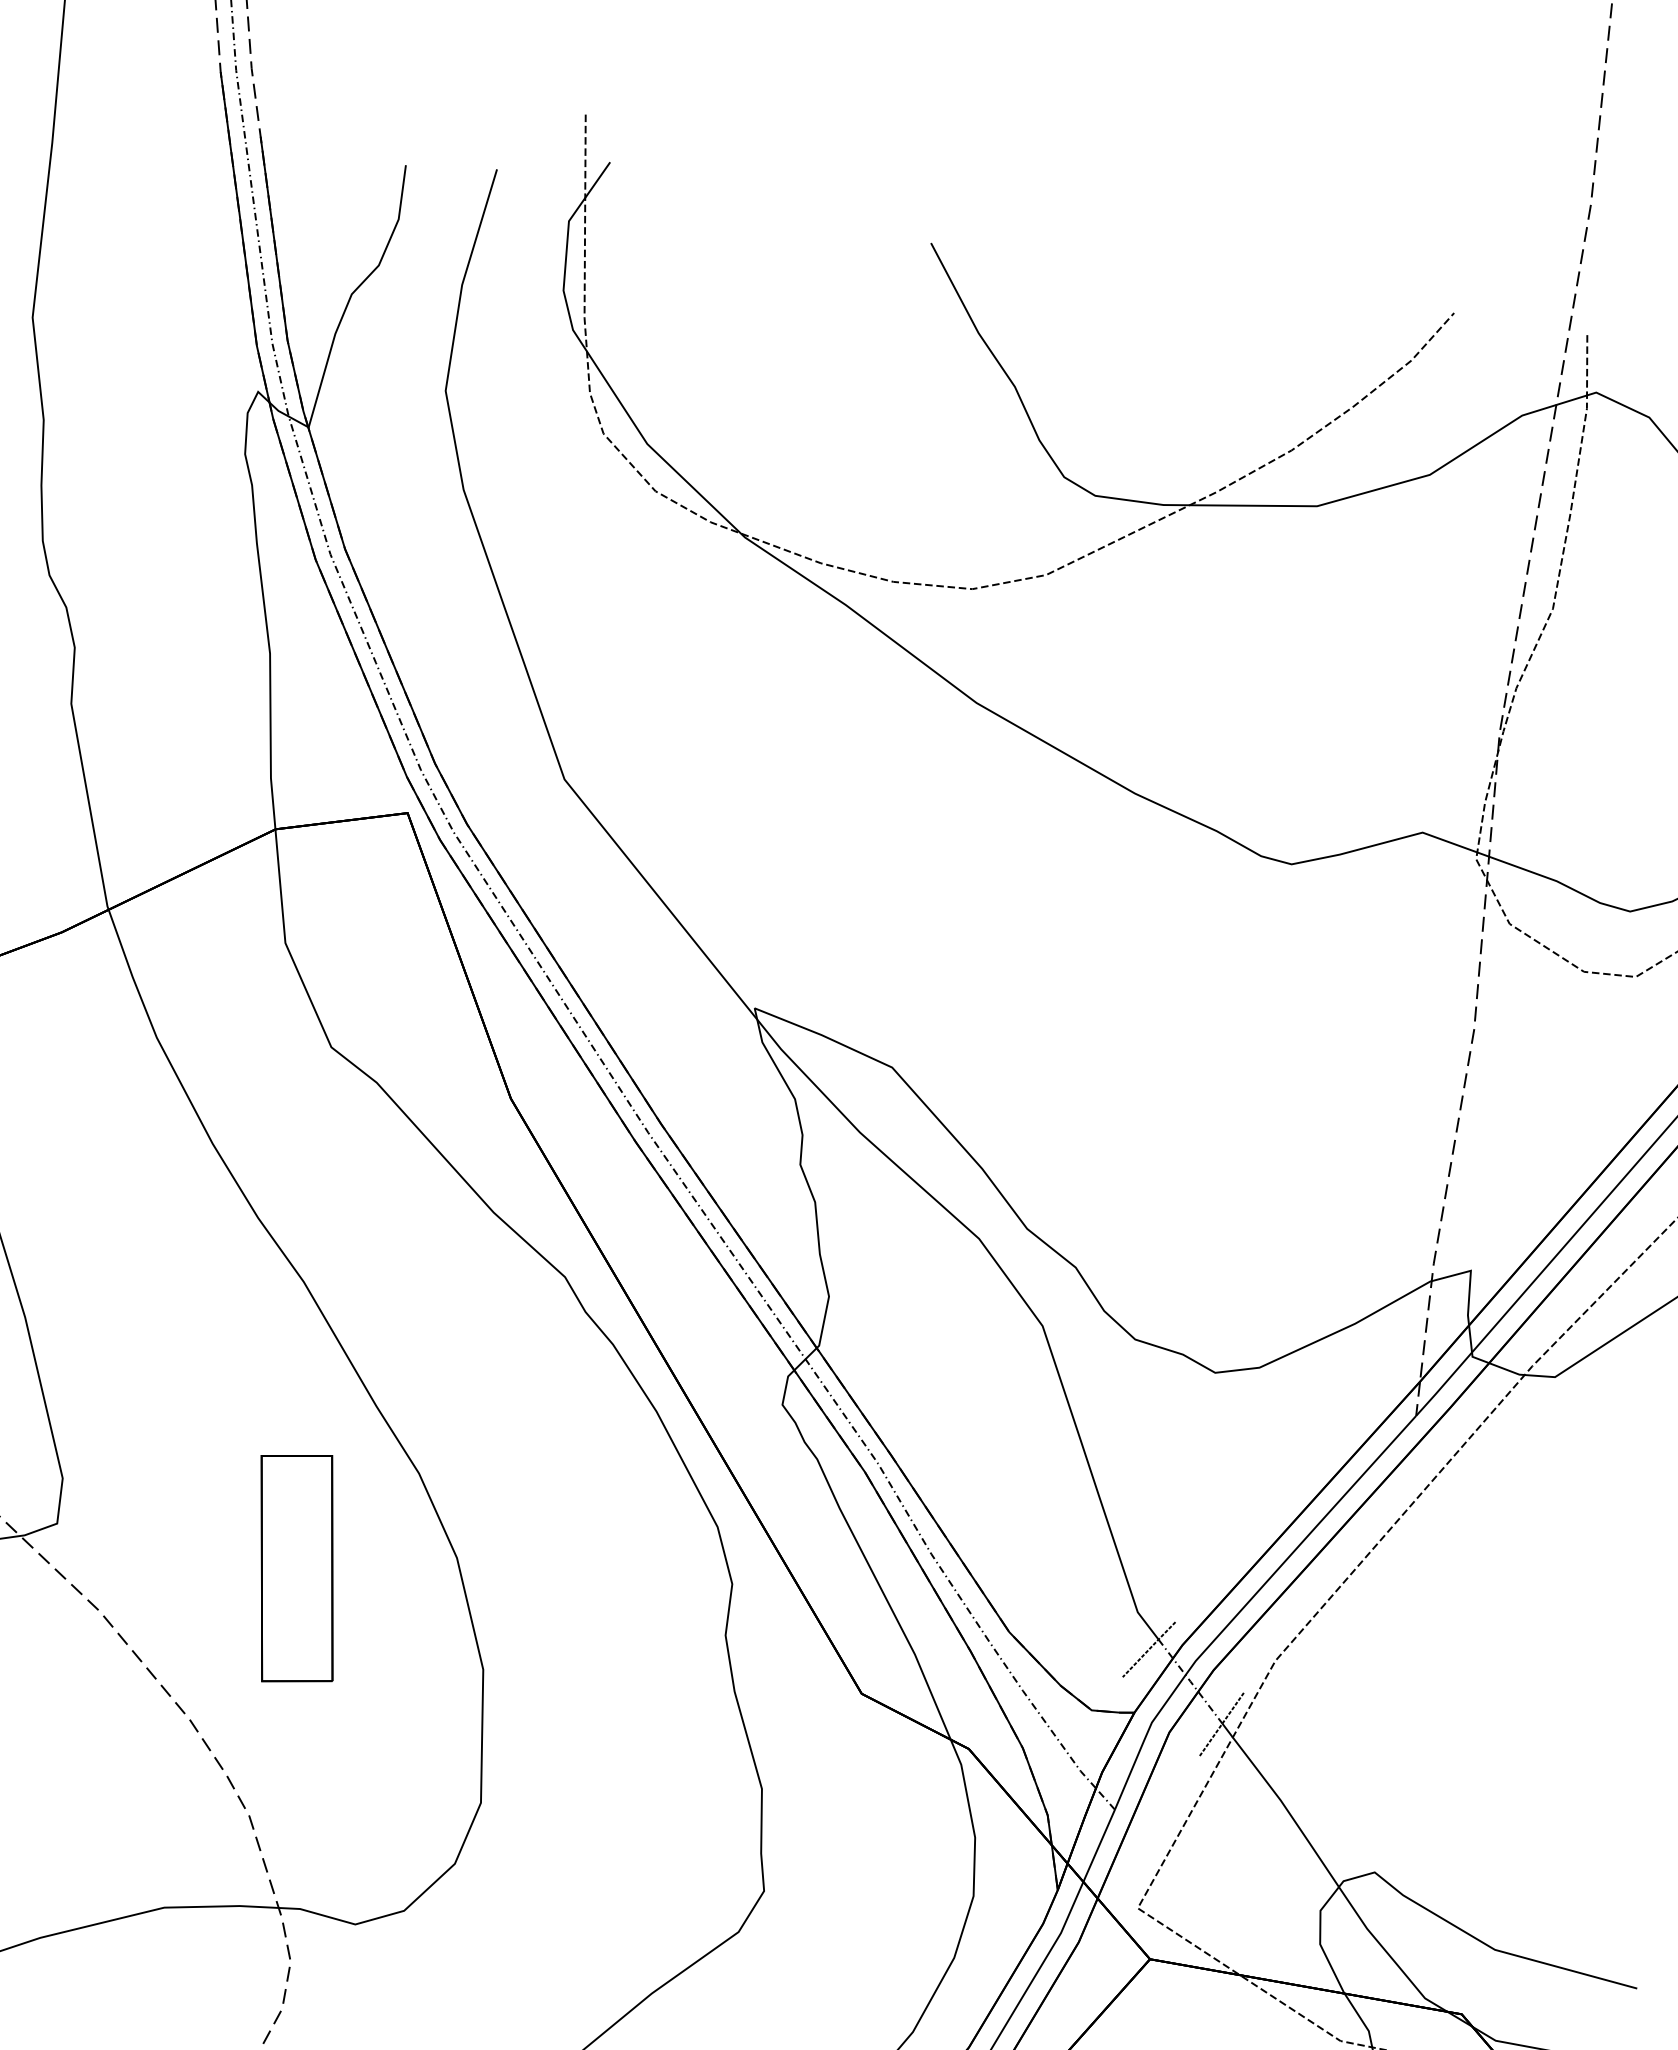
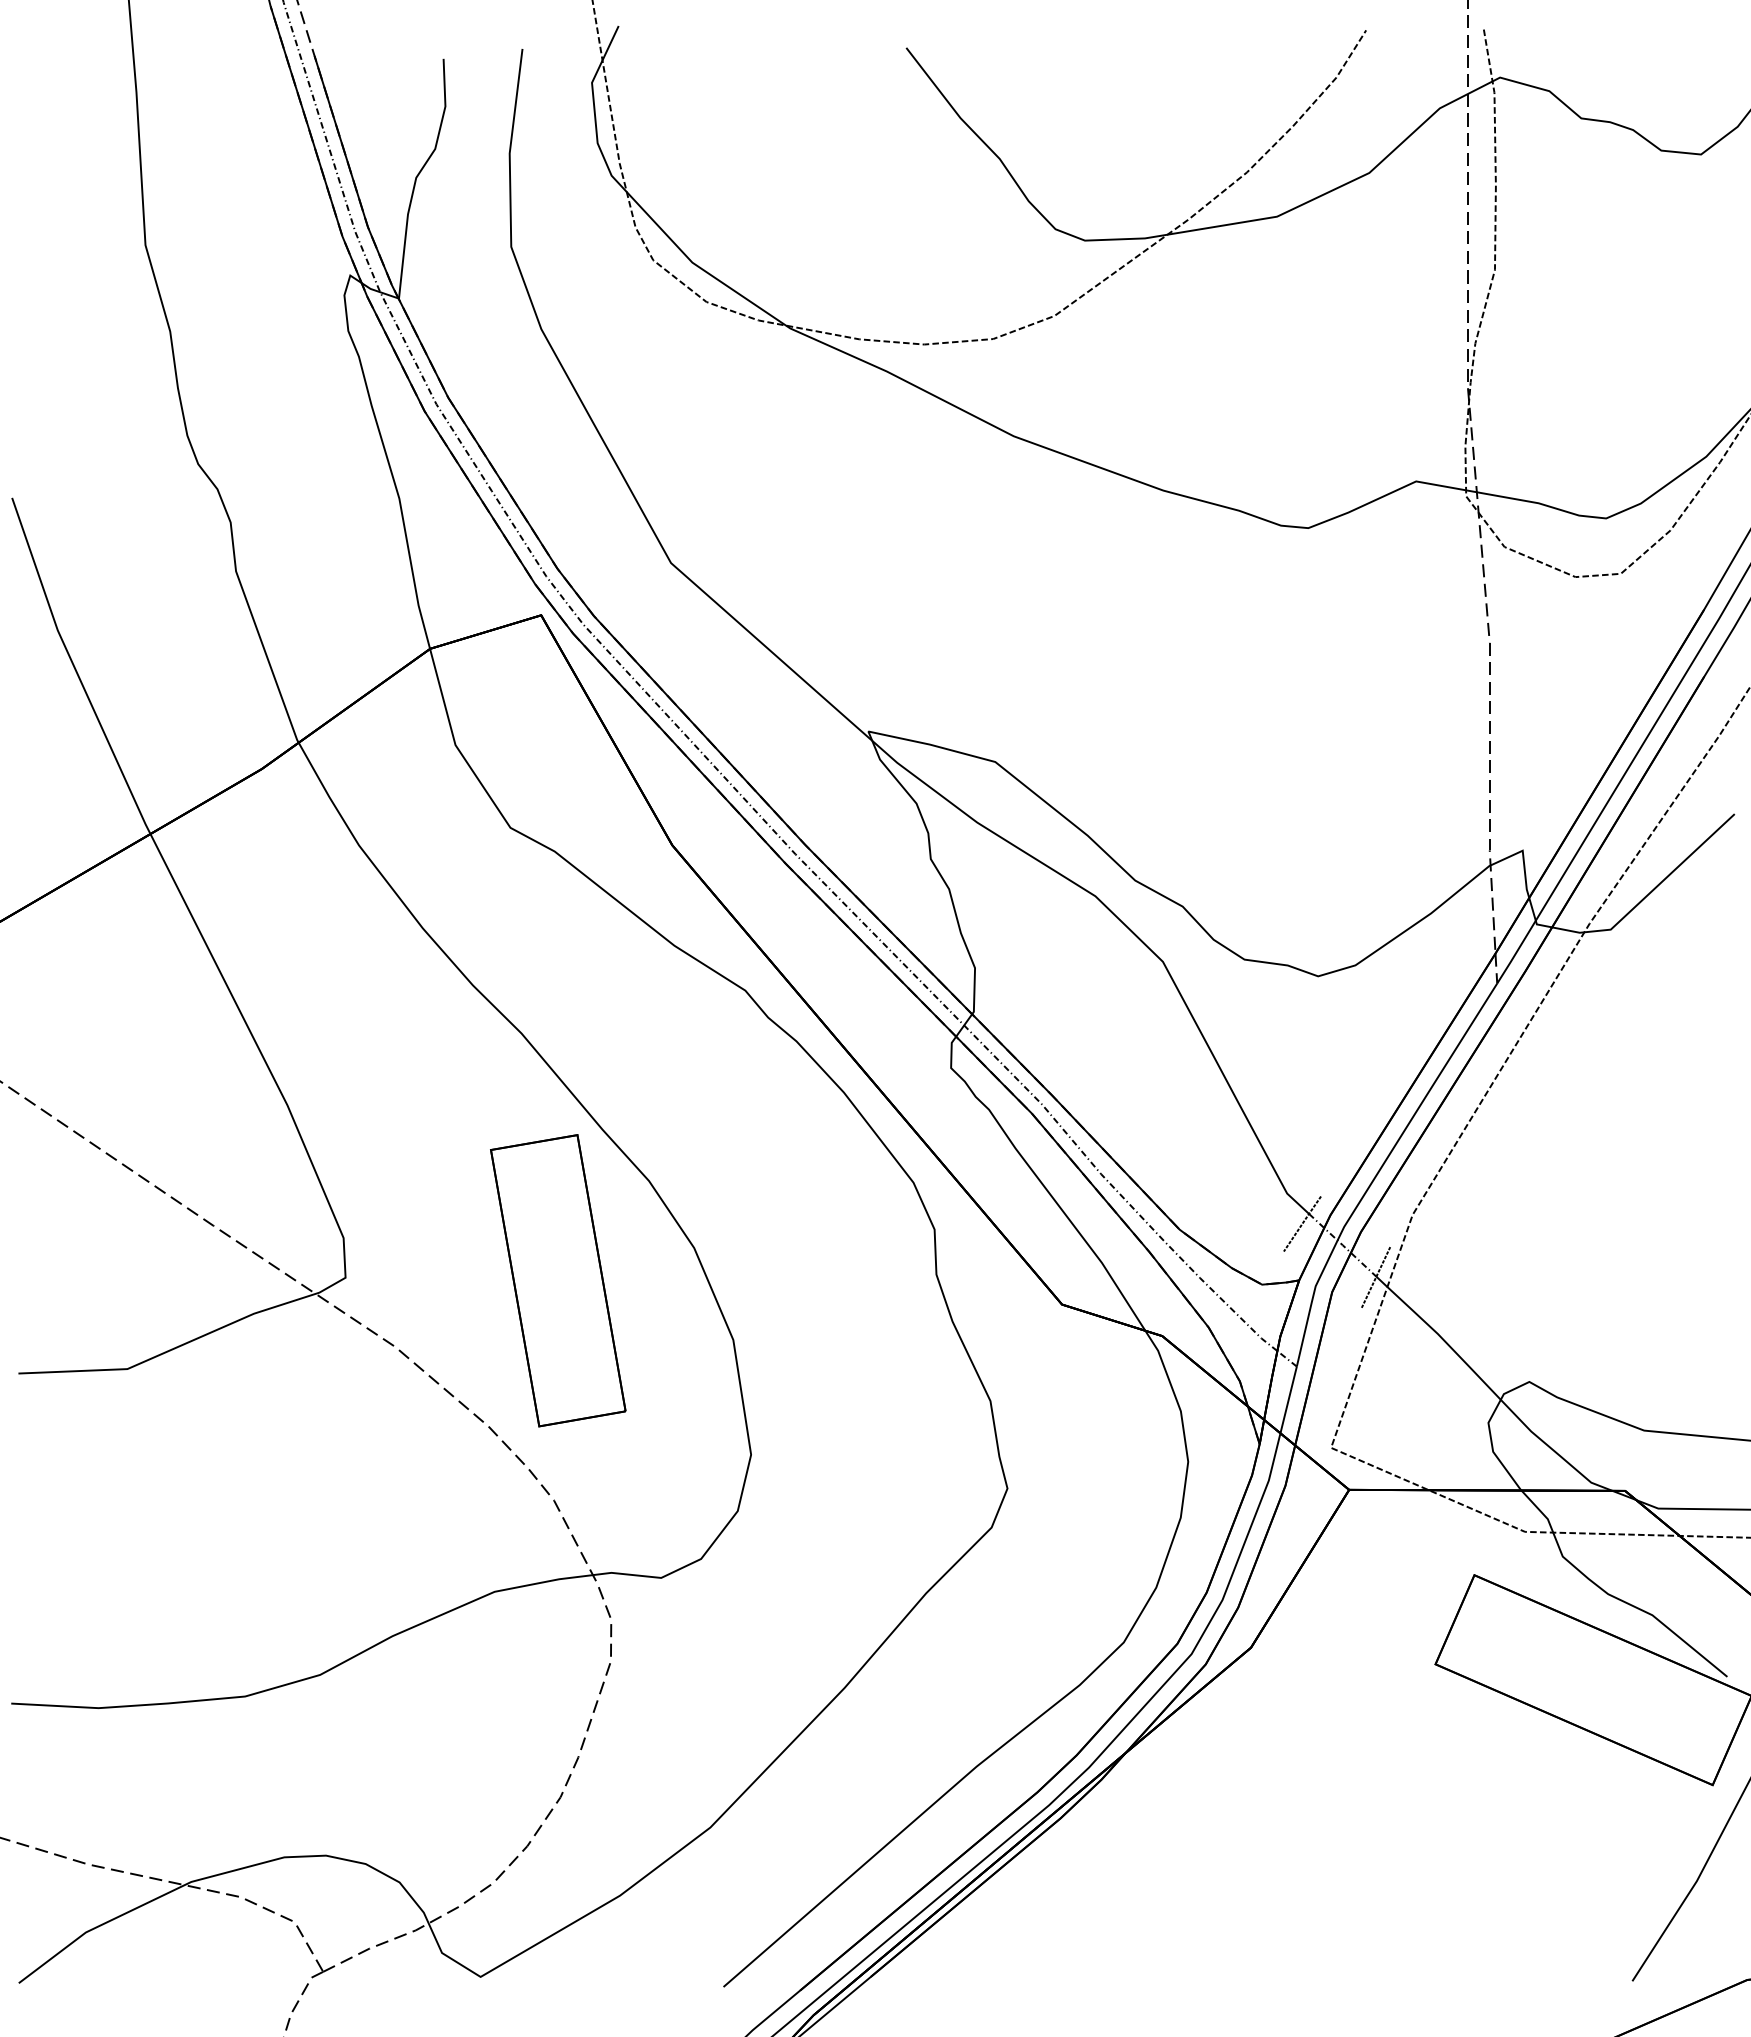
part: (297, 1568) -> (558, 1280), size x1.43

